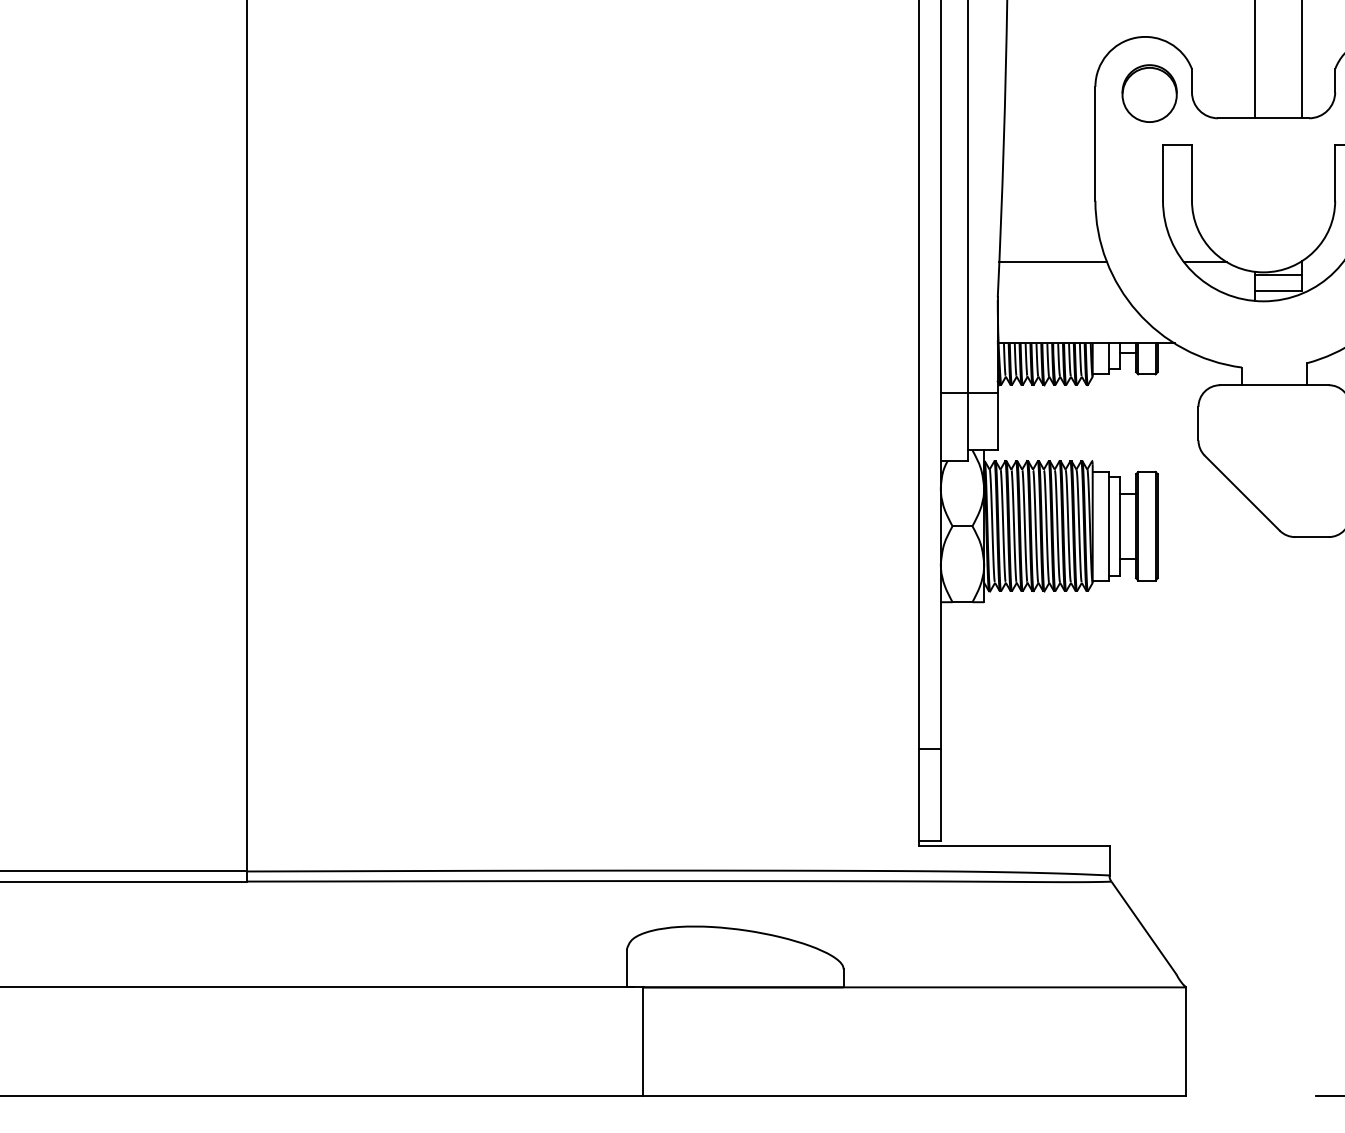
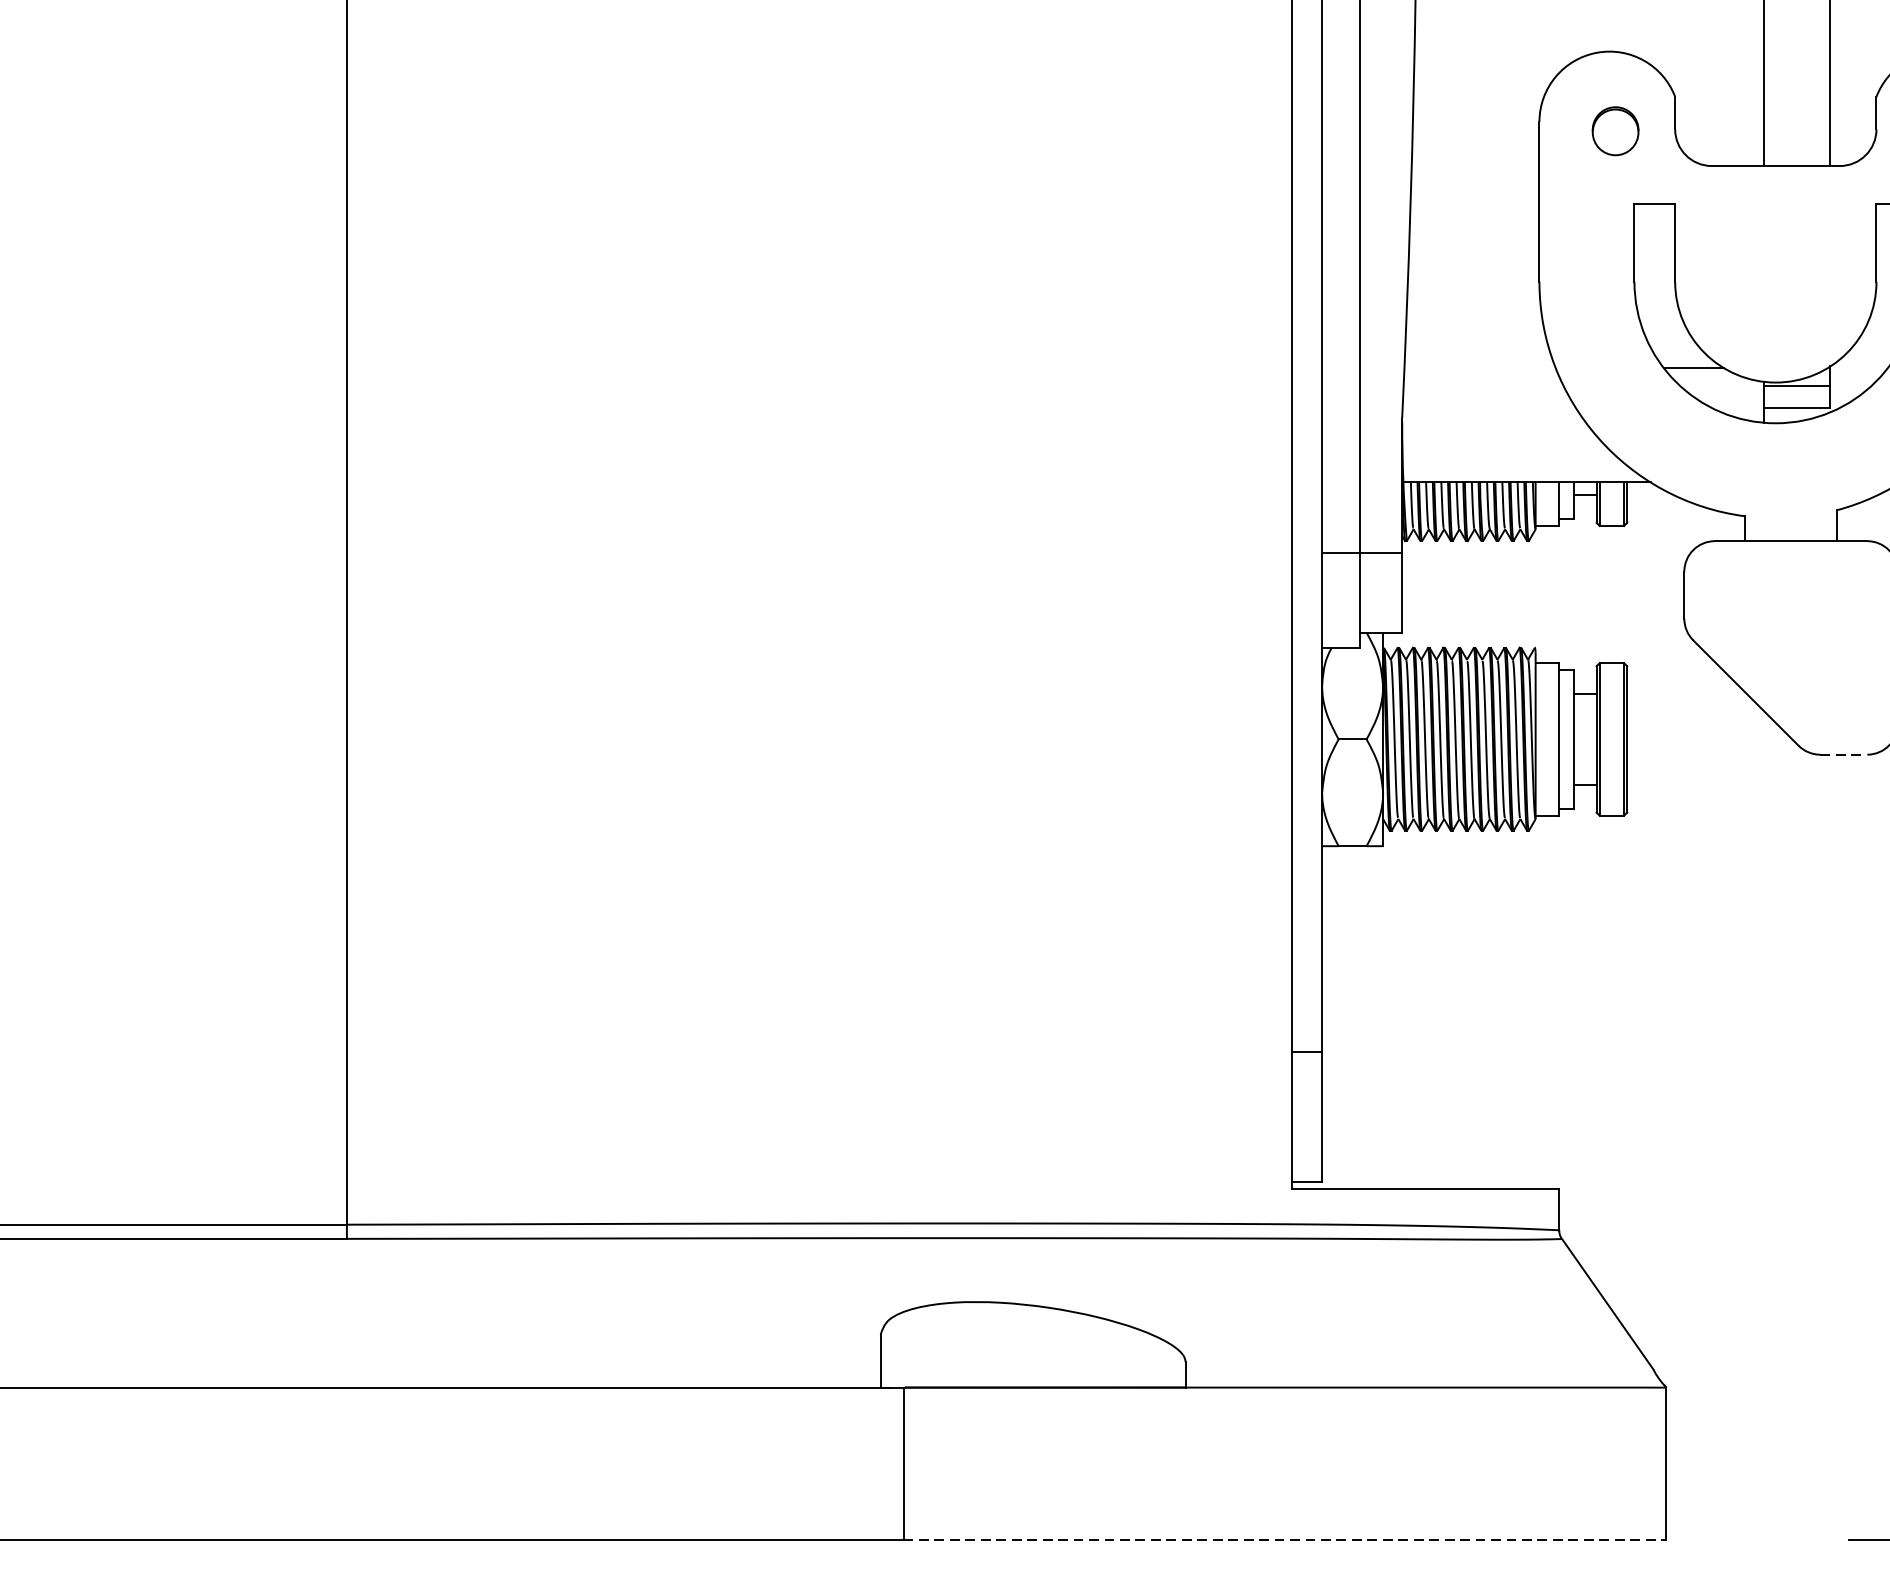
part: (1149, 93) -> (1615, 131), size x0.6
line: (1052, 262) -> (1479, 368), removed
line: (1311, 537) -> (1843, 755), solid -> dashed
line: (914, 1095) -> (1285, 1539), solid -> dashed

